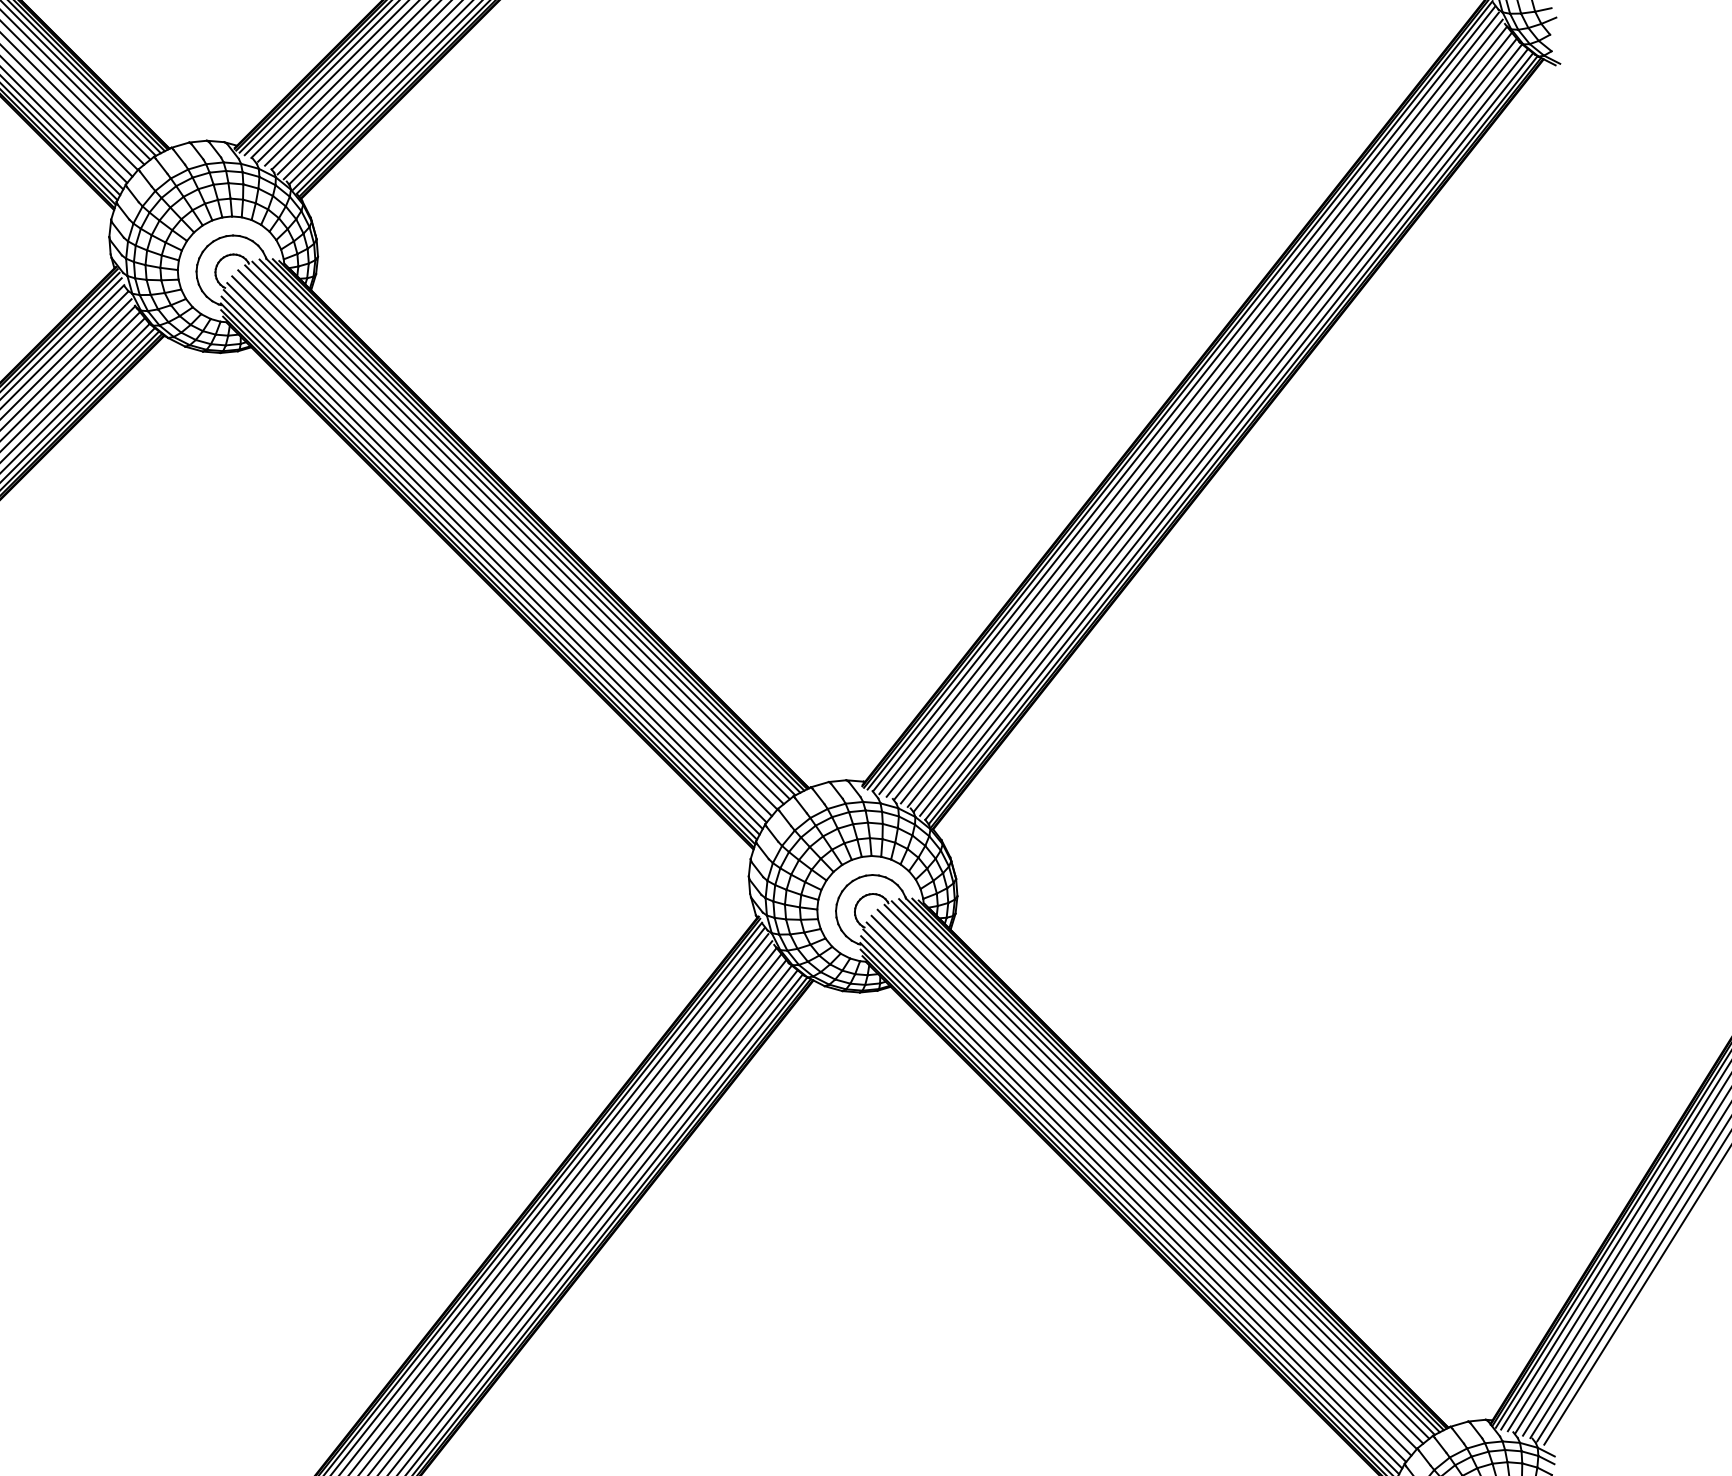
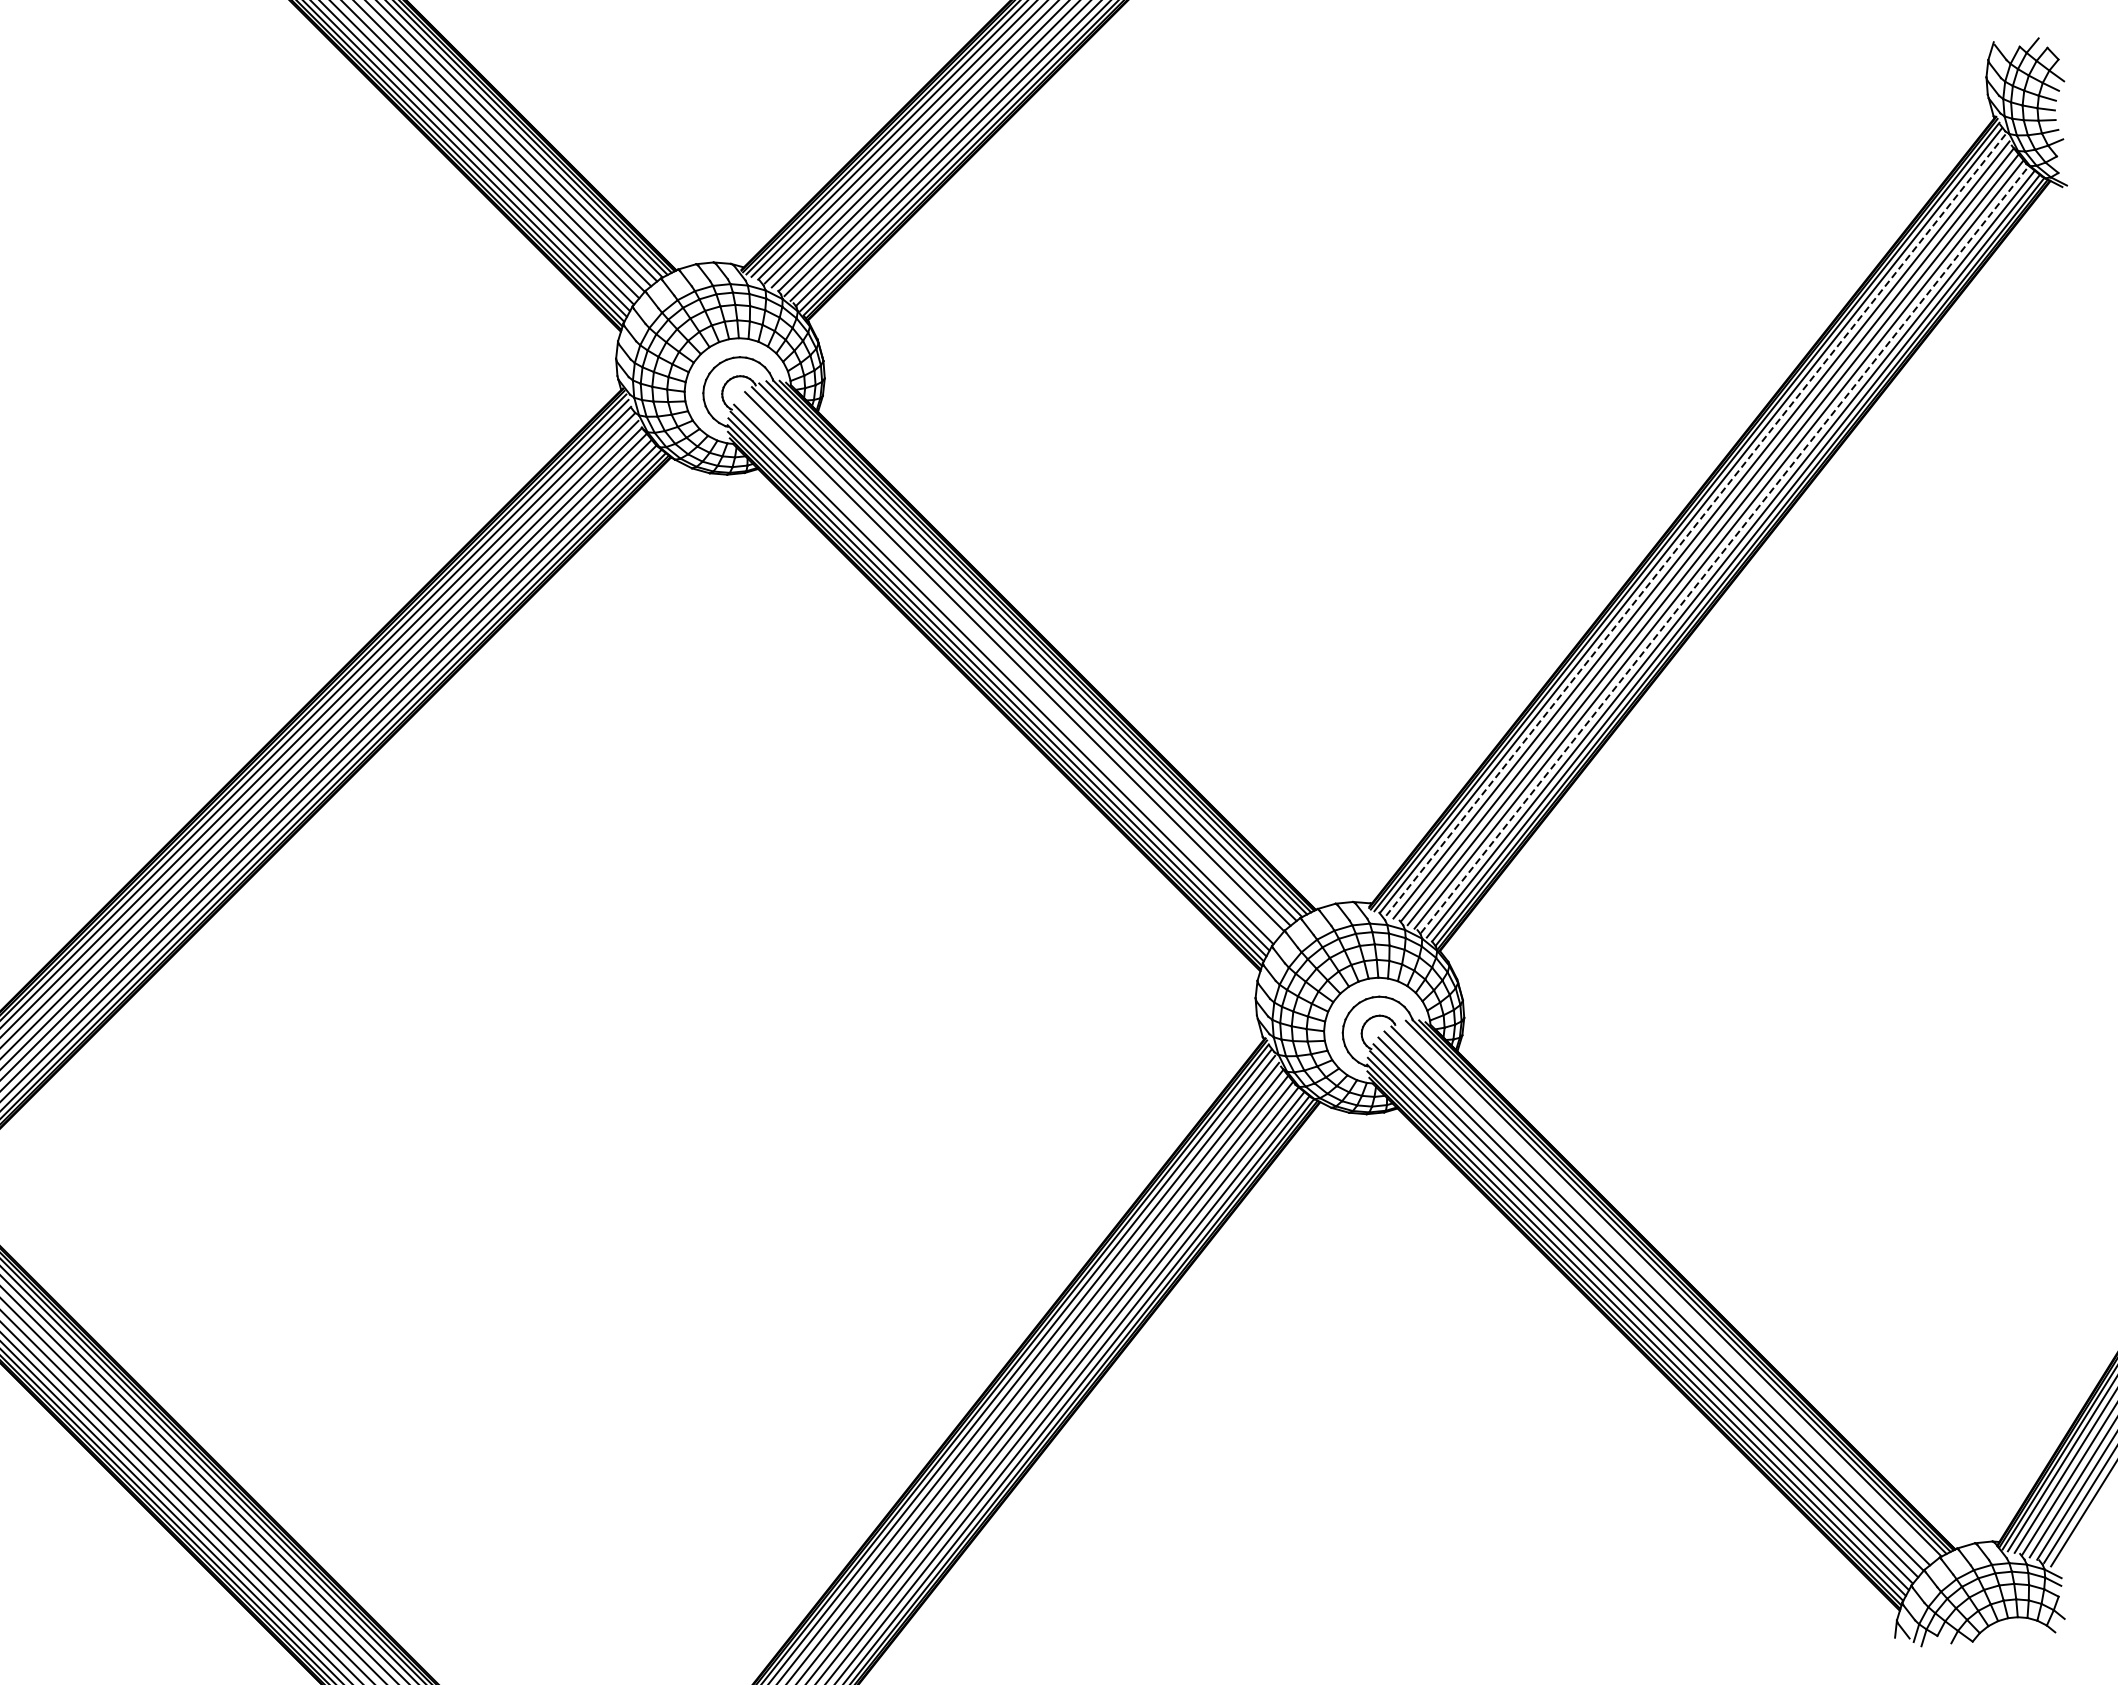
line: (1188, 403) -> (1695, 525), solid -> dashed
line: (1218, 427) -> (1725, 549), solid -> dashed
line: (501, 545) -> (1008, 667), removed
line: (1160, 1169) -> (1667, 1291), removed

